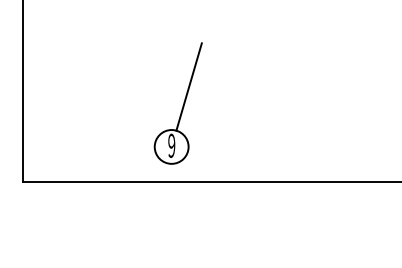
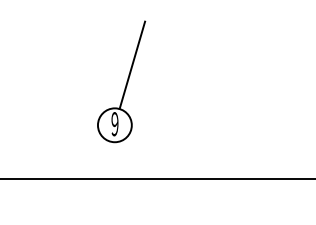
part: (177, 103) -> (120, 81), moved

